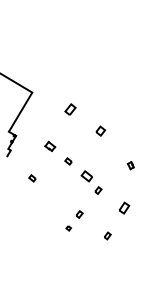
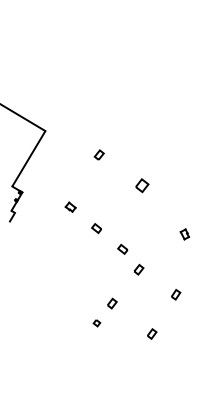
part: (69, 109) -> (98, 154), size x0.62
part: (50, 145) -> (70, 206), size x0.71
part: (86, 175) -> (122, 248), size x0.62
part: (32, 178) -> (45, 252), removed
part: (124, 208) -> (176, 294), size x0.62

